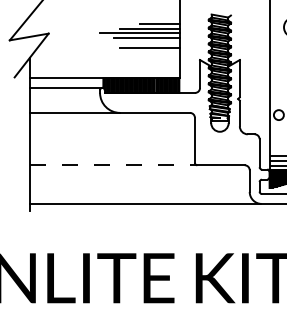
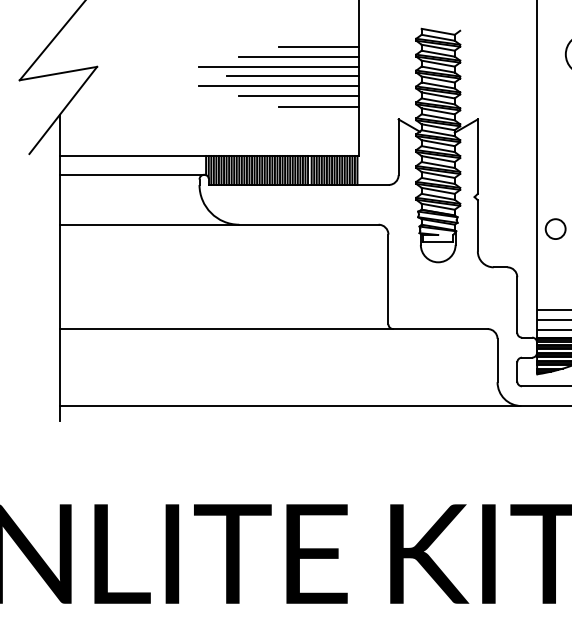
line: (139, 43) -> (278, 86), added
line: (159, 53) -> (317, 106), added
line: (113, 165) -> (226, 329), dashed -> solid

